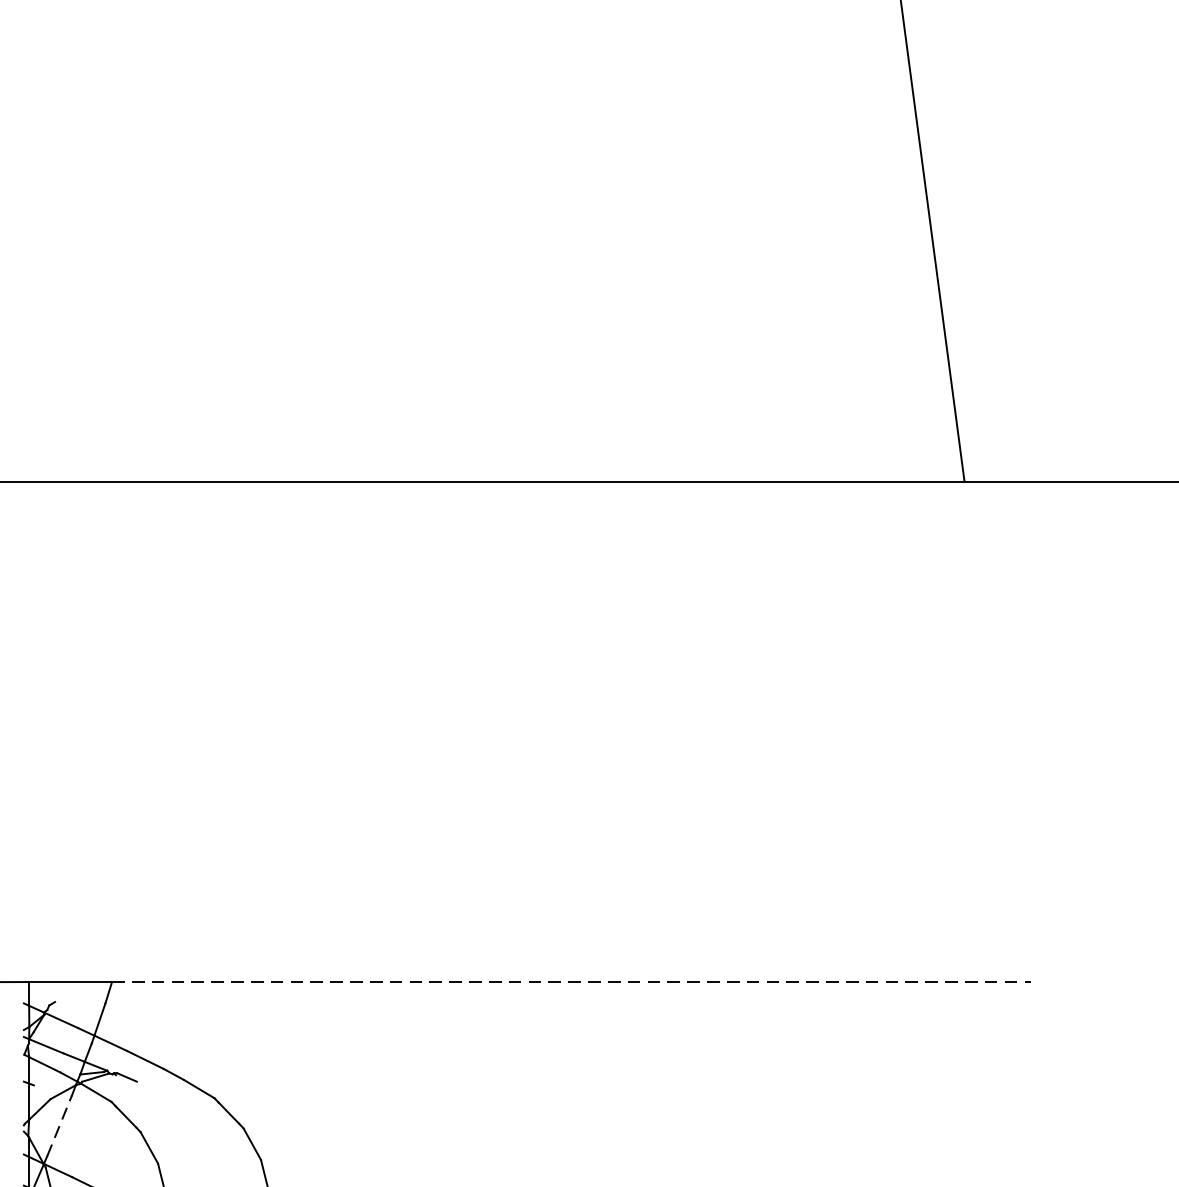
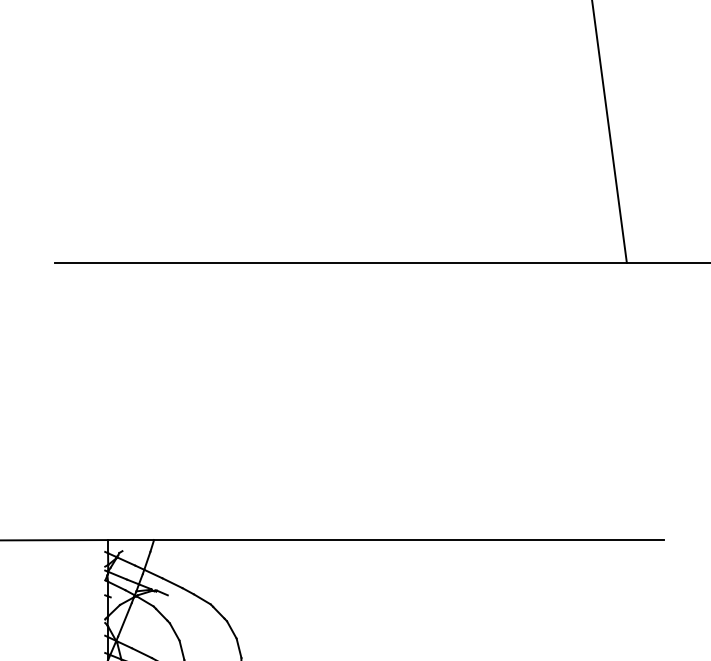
line: (570, 982) -> (408, 540), dashed -> solid
line: (60, 1125) -> (125, 619), dashed -> solid

